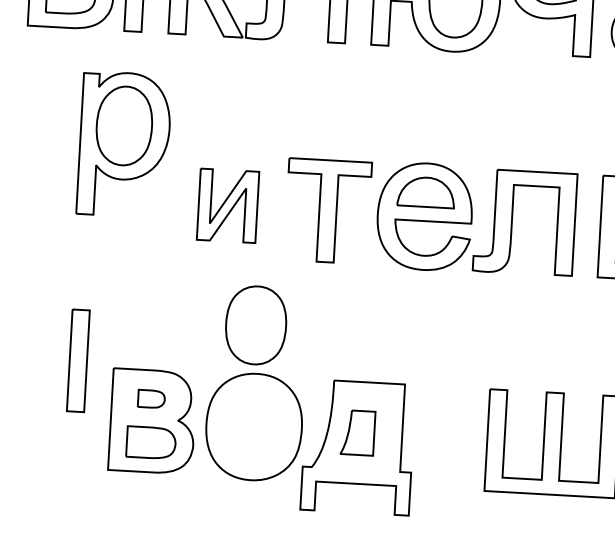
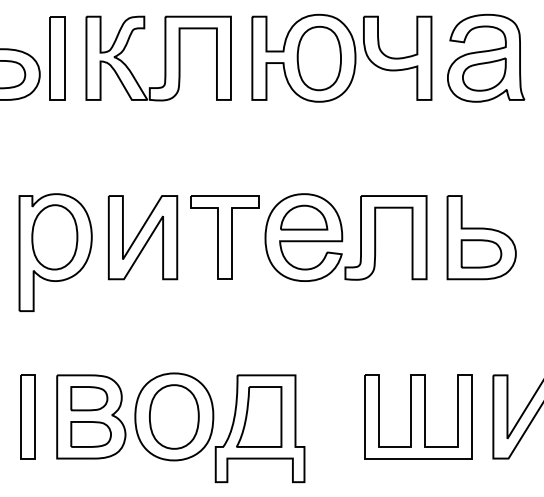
part: (124, 144) -> (55, 252), moved
part: (227, 205) -> (142, 237), size x1.43
part: (256, 324) -> (174, 416), moved
part: (77, 360) -> (27, 416), moved
part: (151, 398) -> (89, 398), size x1.67
part: (358, 432) -> (259, 416), size x1.67

